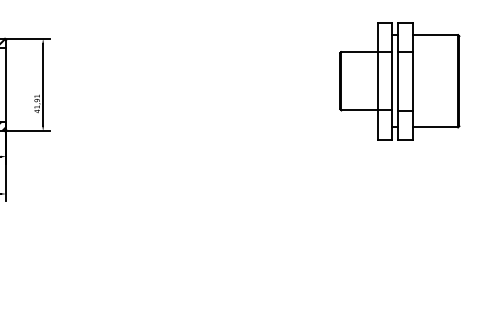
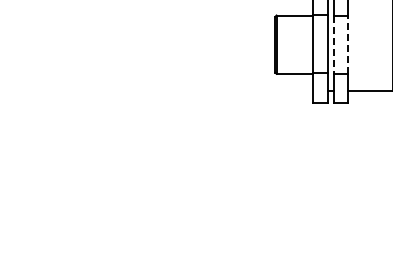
line: (413, 80) -> (348, 43), solid -> dashed
line: (398, 81) -> (333, 44), solid -> dashed

